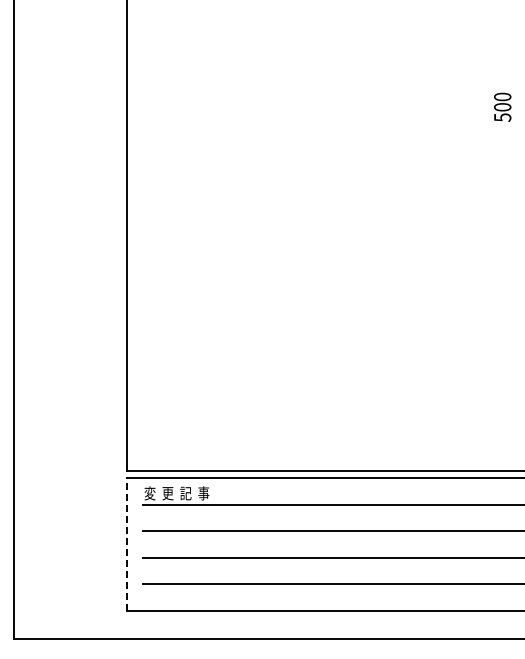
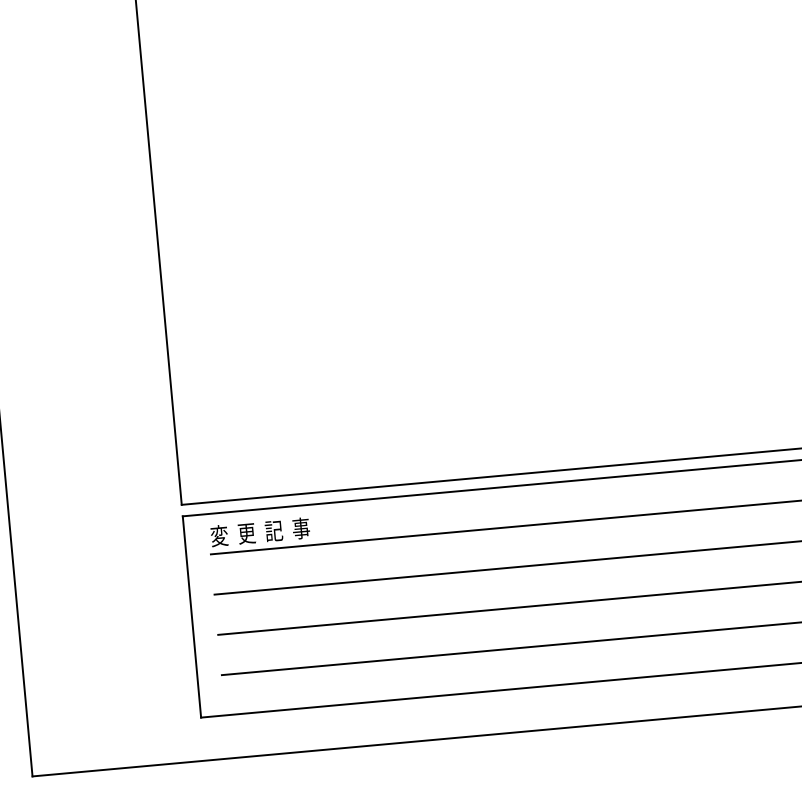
line: (127, 544) -> (192, 616), dashed -> solid

